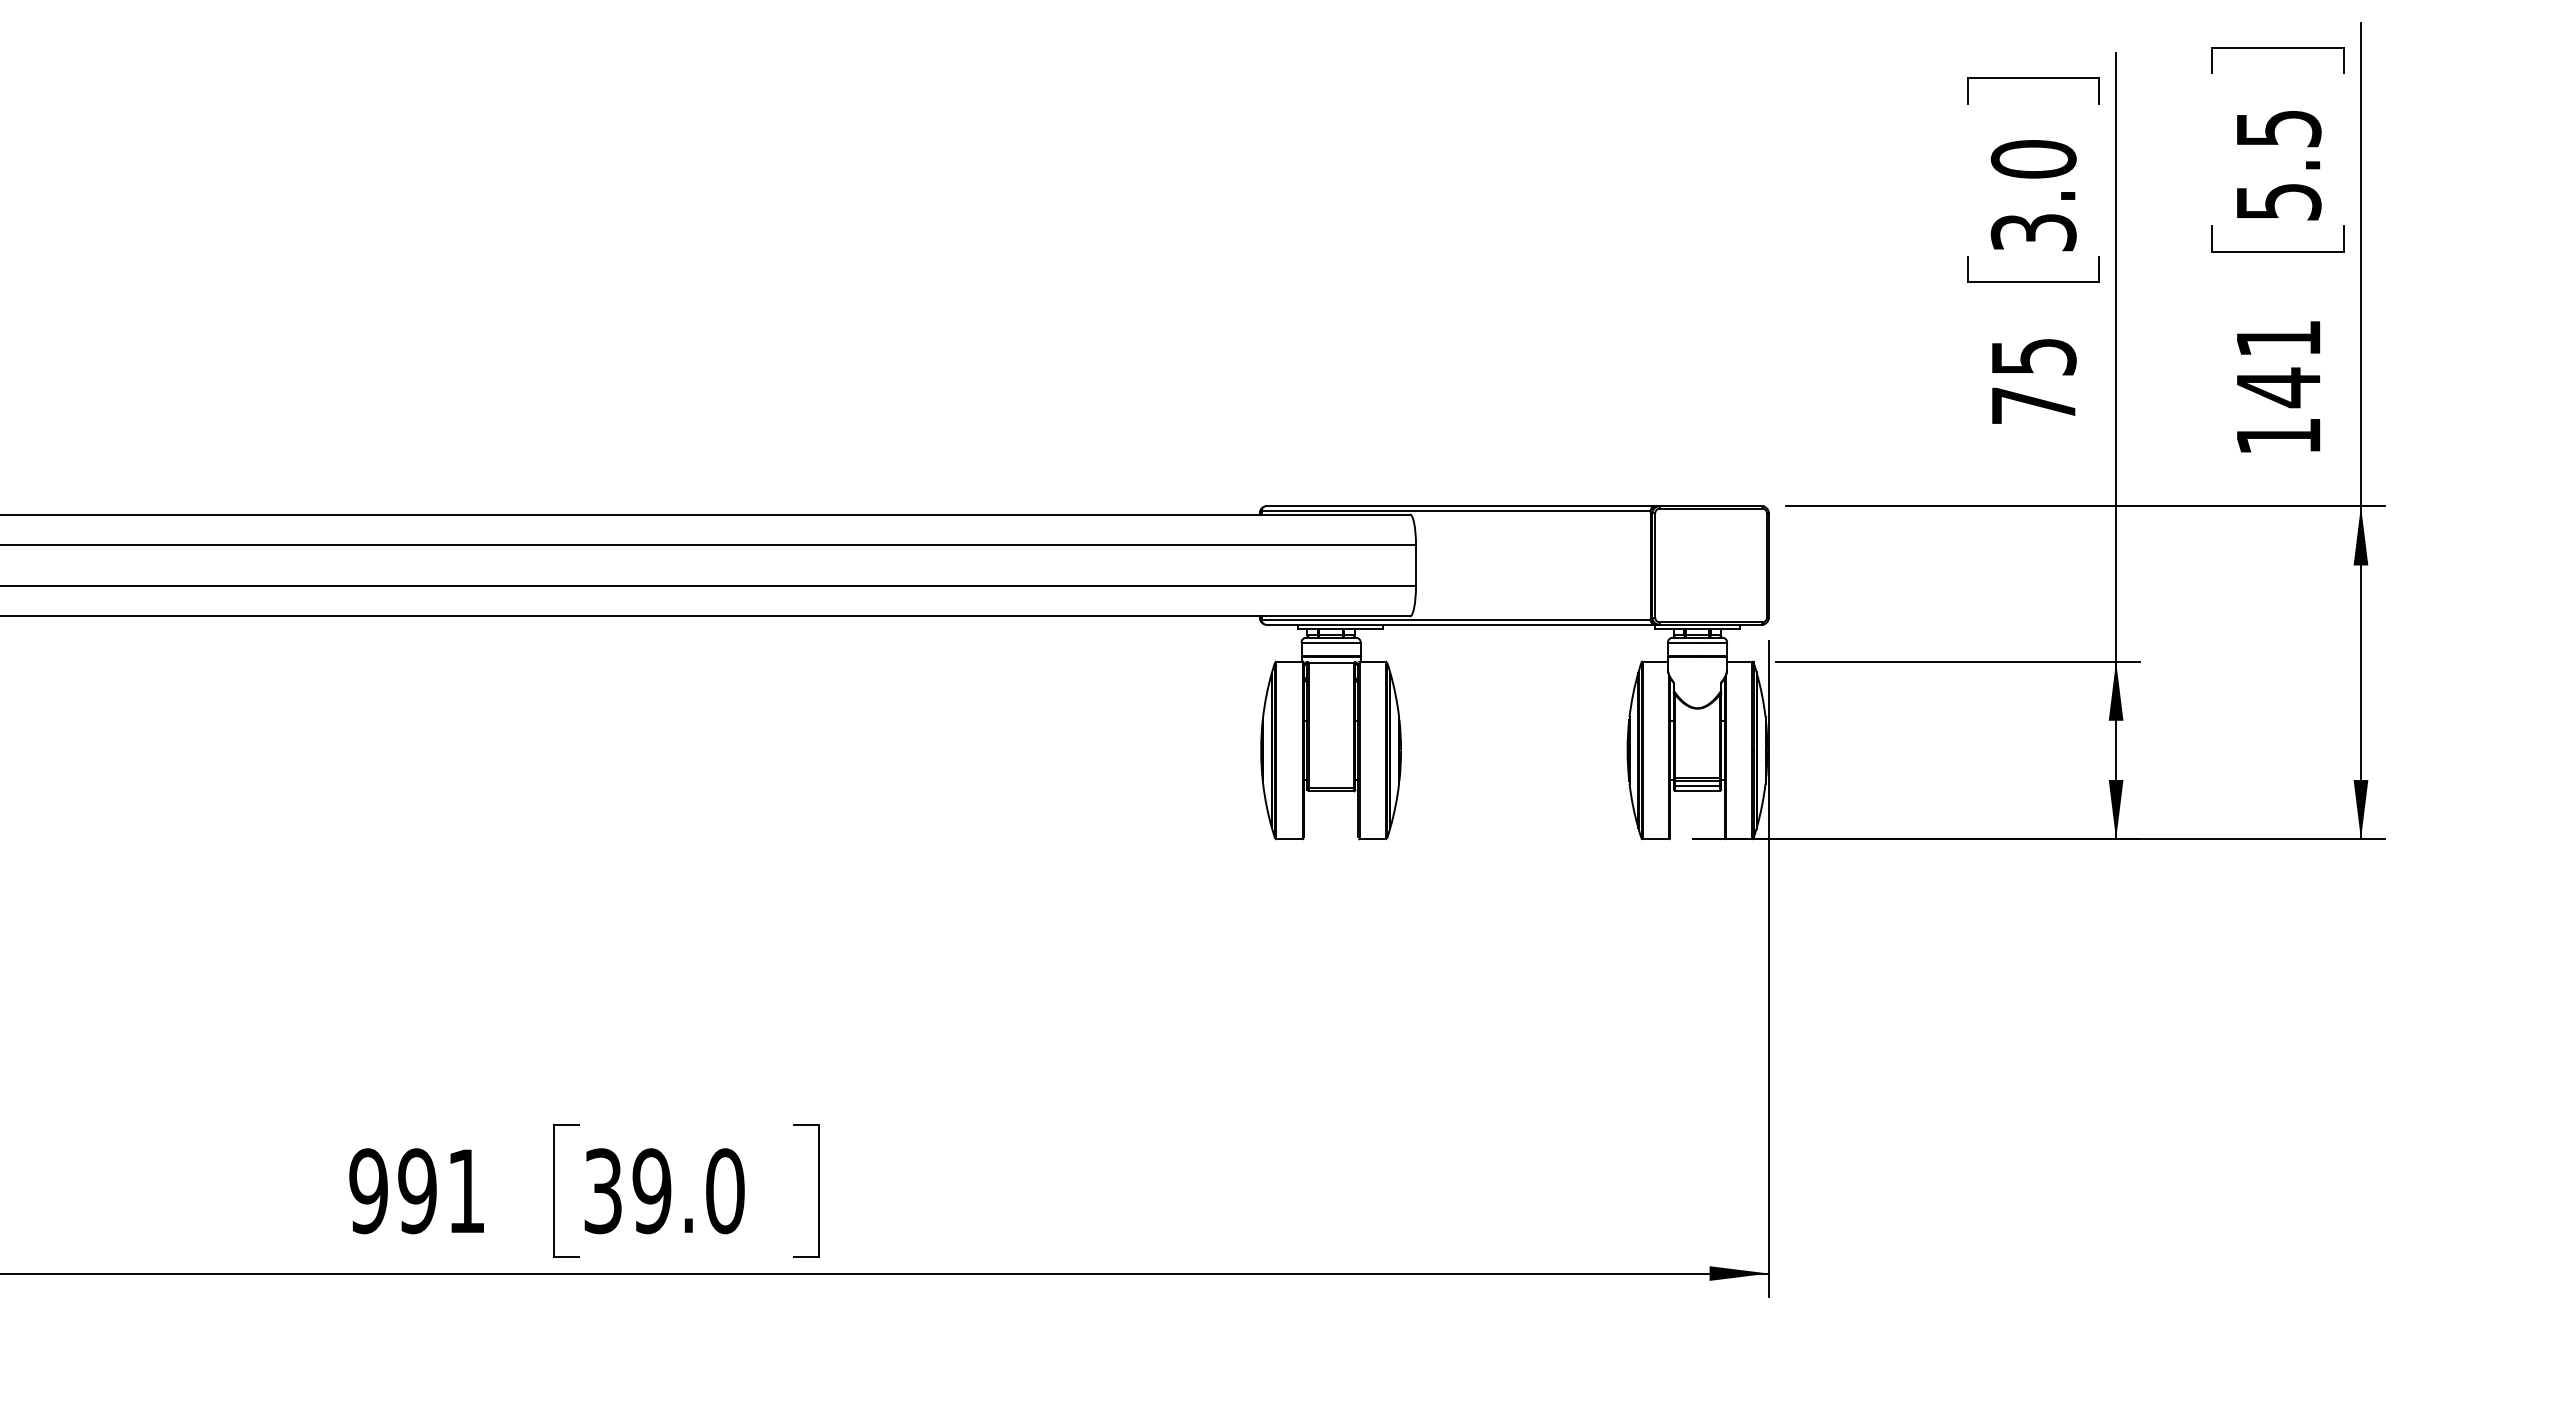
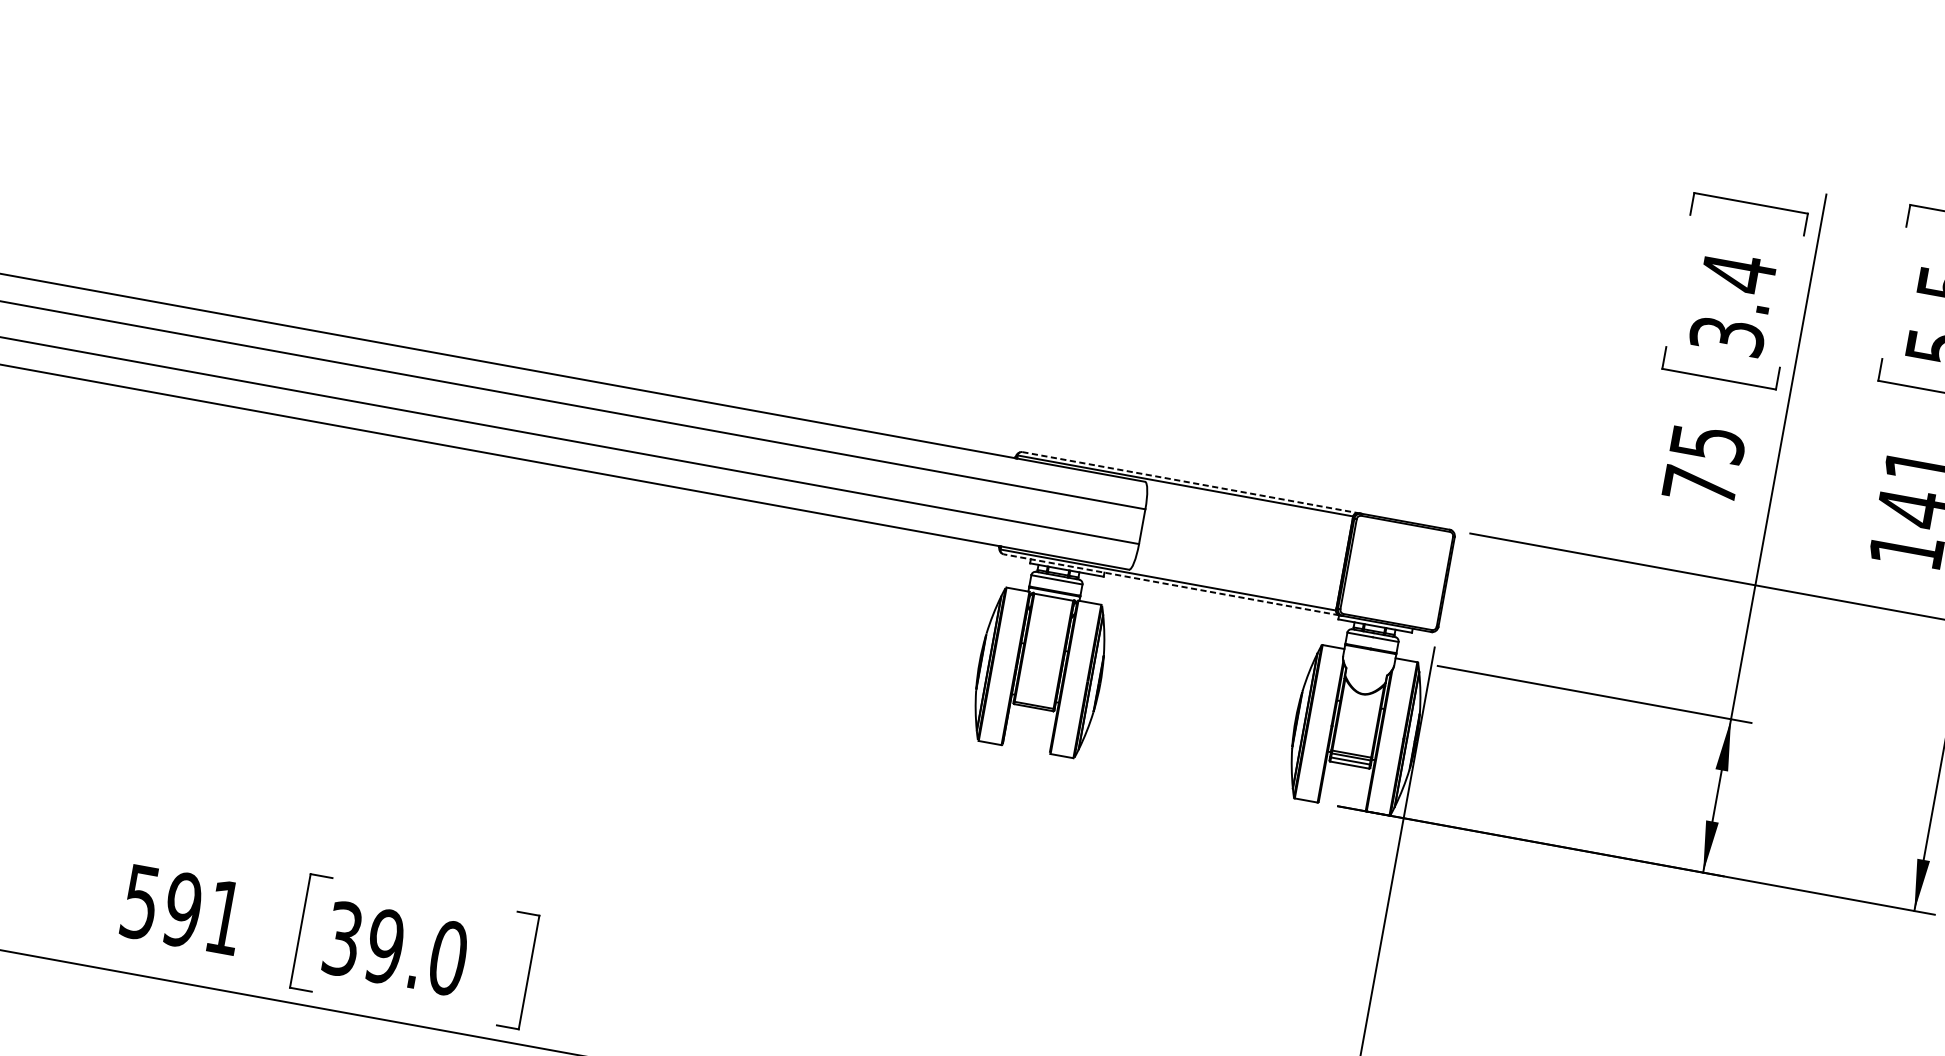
text: (2033, 159) -> (1738, 273), 3.0 -> 3.4
line: (1460, 506) -> (1189, 482), solid -> dashed
line: (1460, 624) -> (1171, 584), solid -> dashed
text: (368, 1191) -> (140, 902), 991 -> 591

